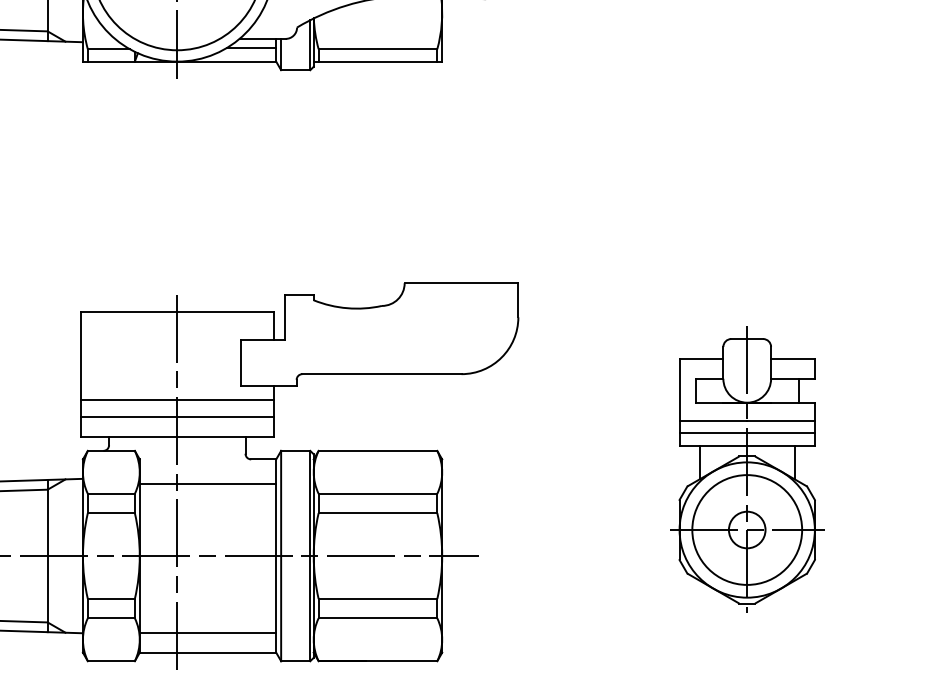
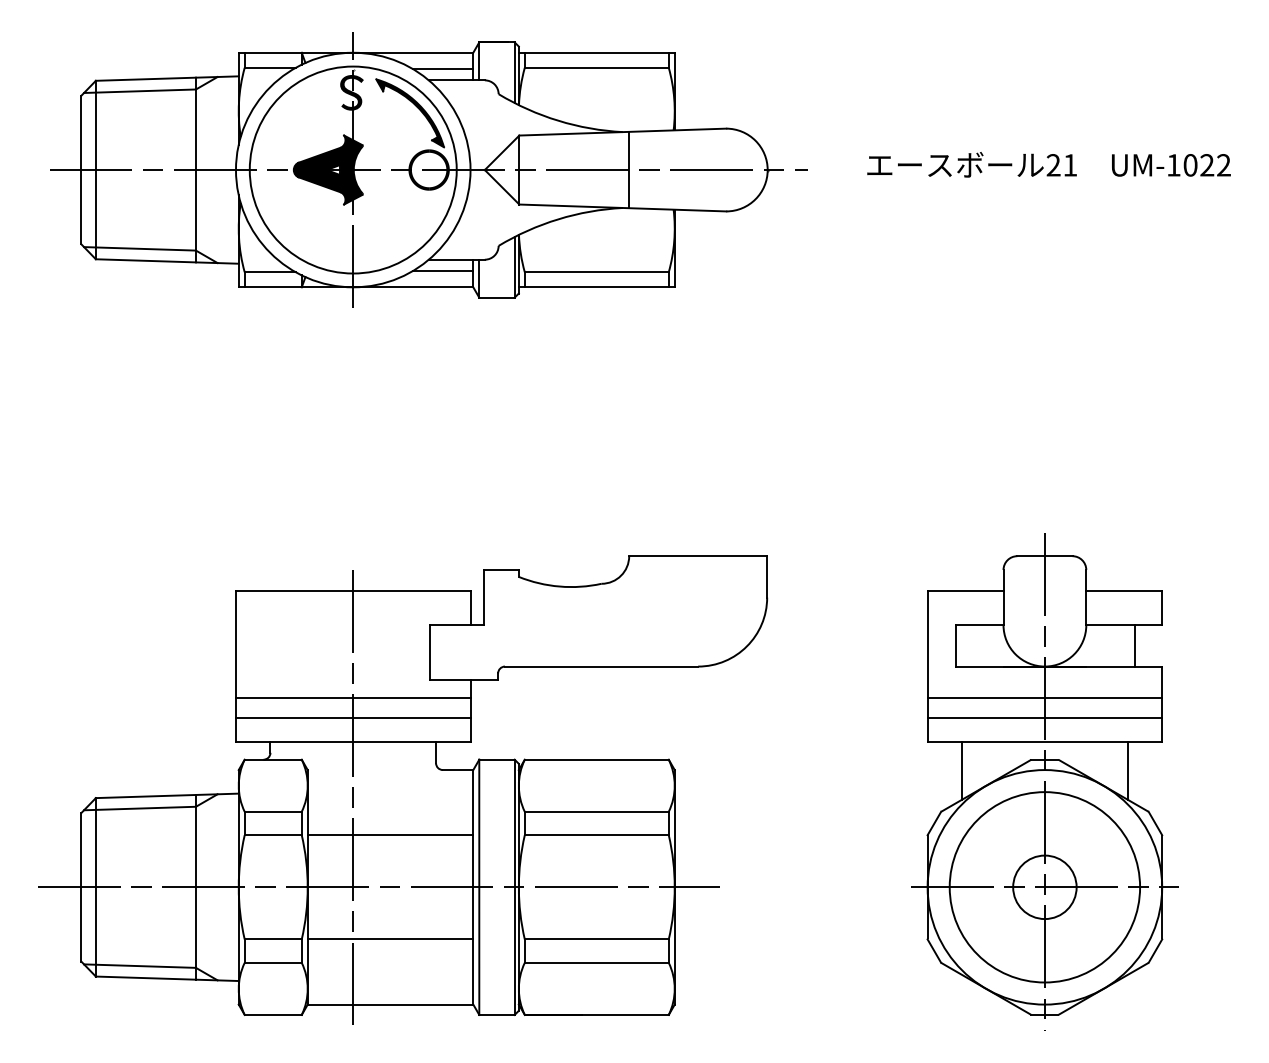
part: (746, 468) -> (1044, 781), size x1.43
line: (207, 484) -> (390, 835), moved
line: (207, 632) -> (390, 939), moved

